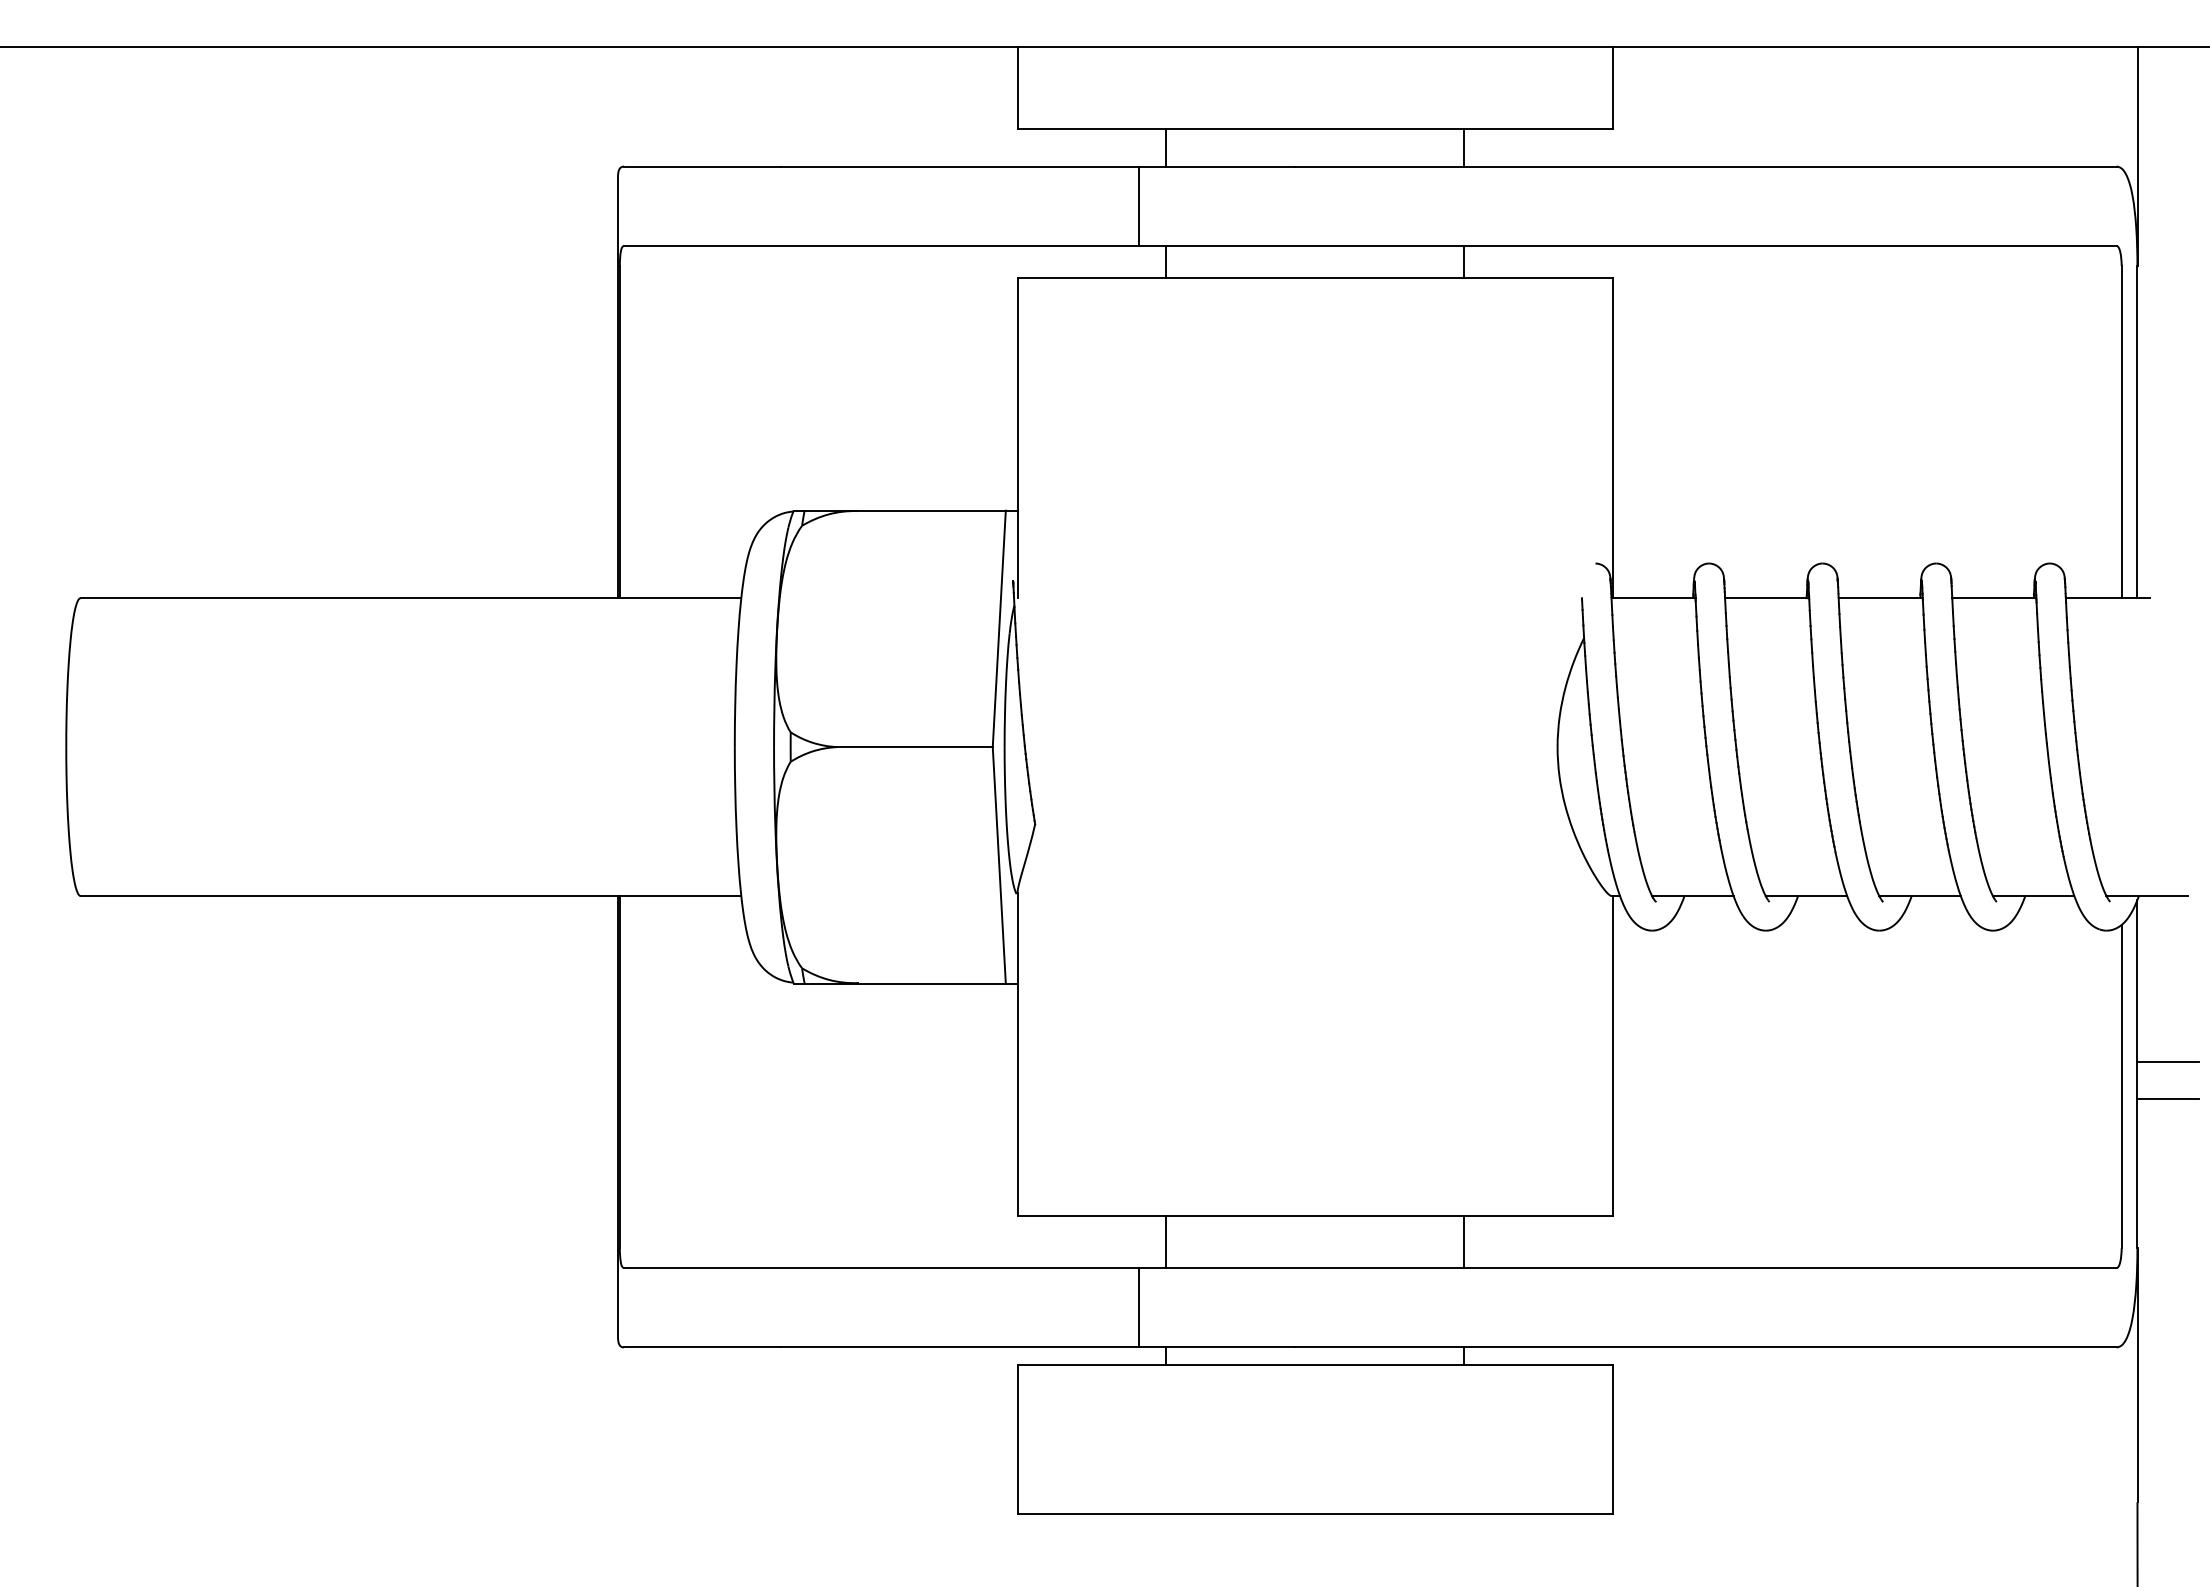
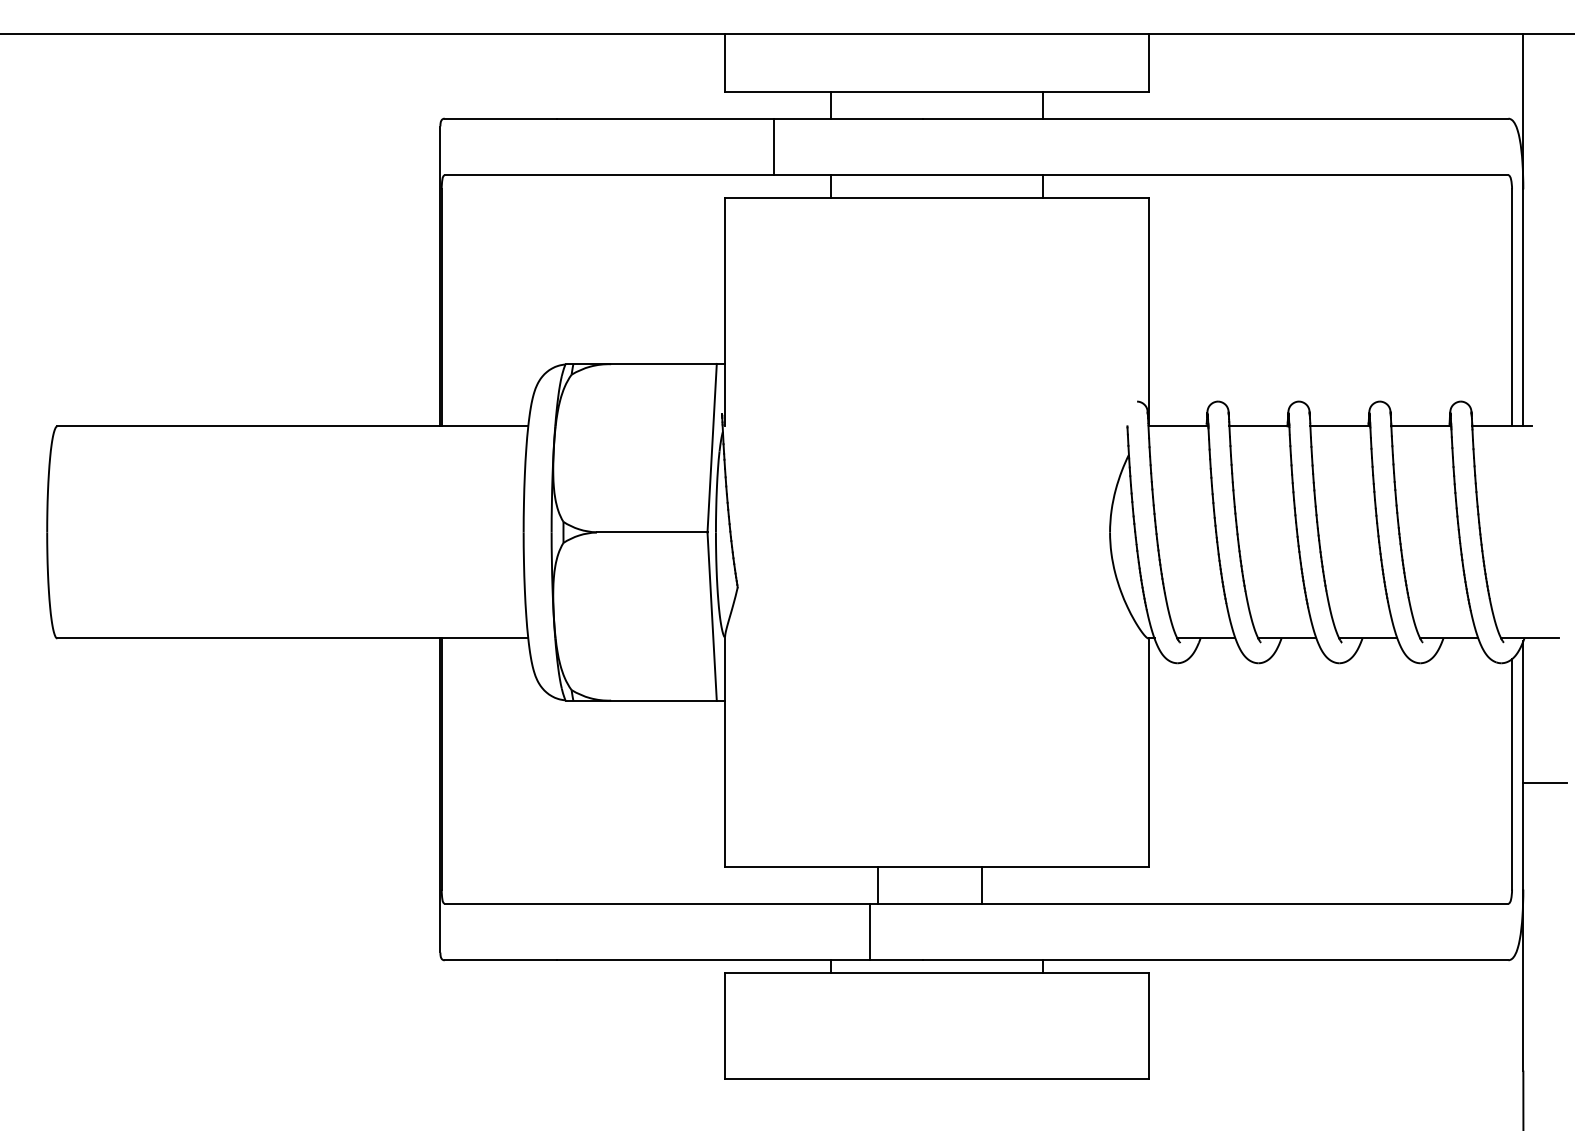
line: (1138, 205) -> (773, 146), moved
line: (2167, 1062) -> (1544, 757), removed
line: (1166, 1241) -> (878, 884), moved
line: (1464, 1241) -> (982, 884), moved
line: (1138, 1307) -> (869, 931), moved

